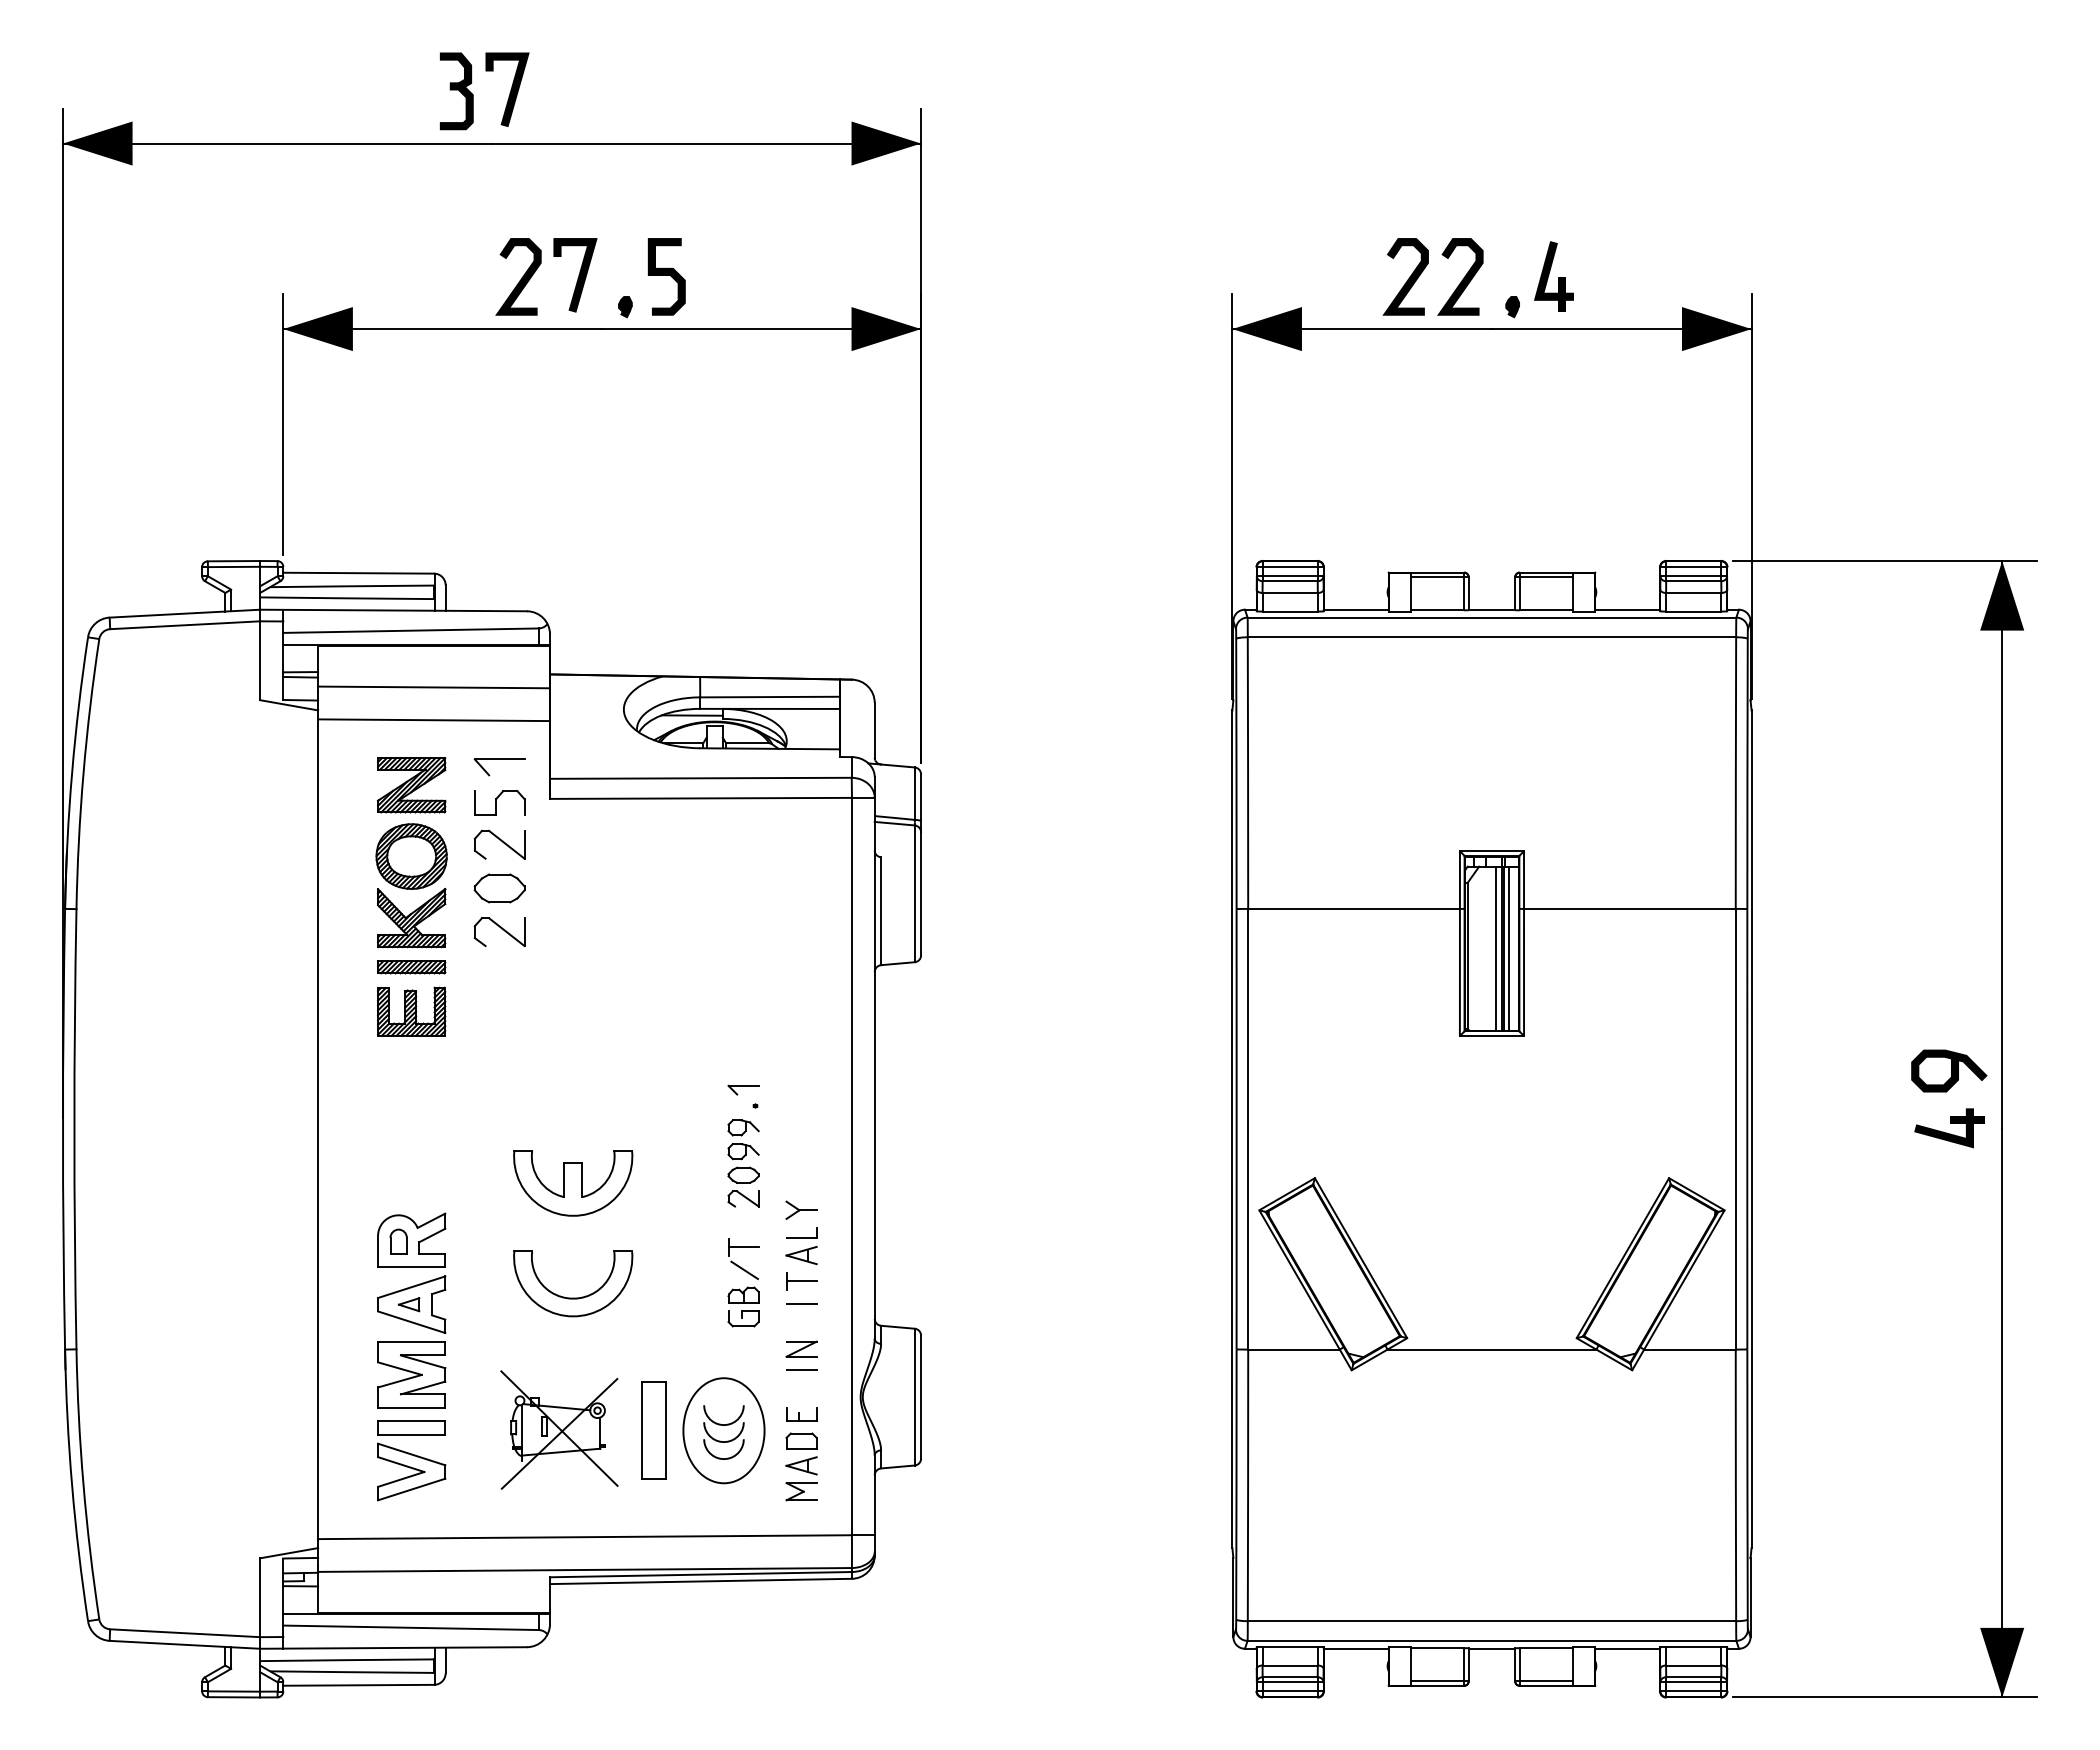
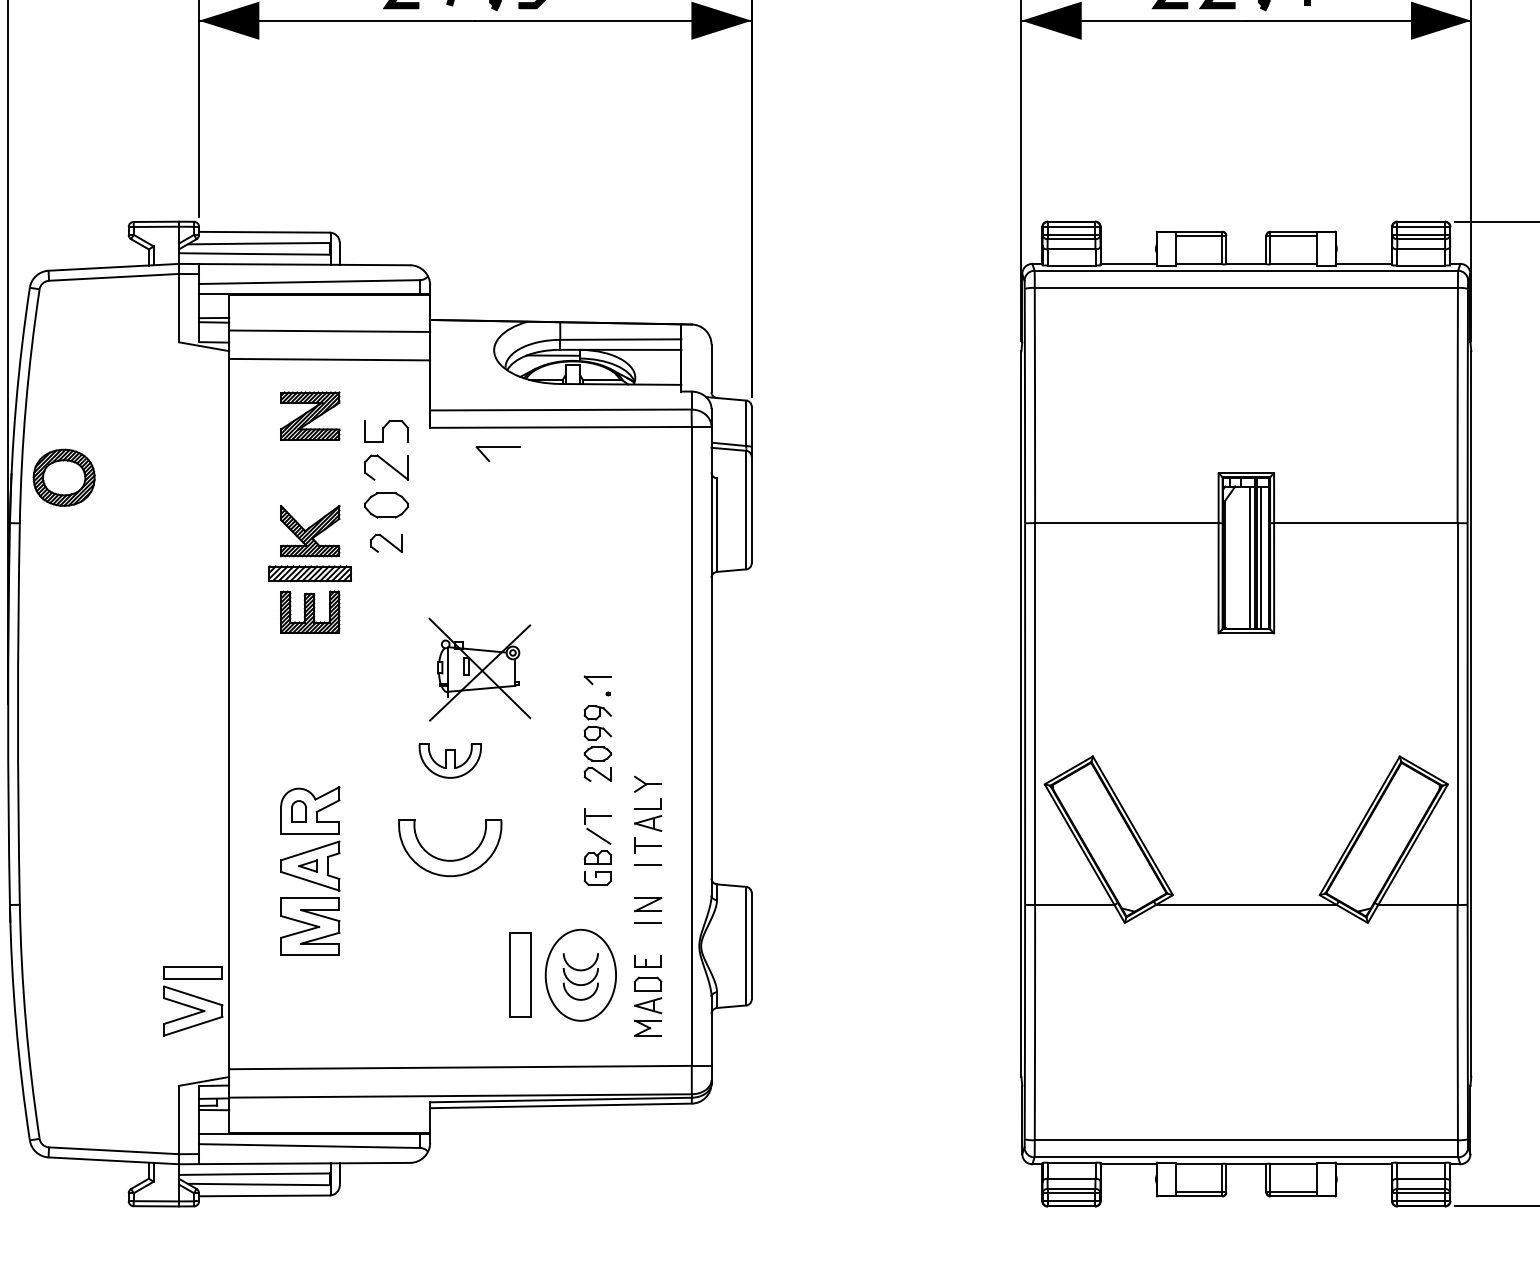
part: (499, 759) -> (498, 447), moved
part: (411, 856) -> (64, 477), moved
part: (499, 932) -> (386, 543), size x0.7
part: (411, 967) -> (310, 573), size x1.4
part: (573, 1183) -> (450, 761), size x0.6
part: (559, 1429) -> (479, 669), moved
part: (411, 1460) -> (193, 1001), moved

